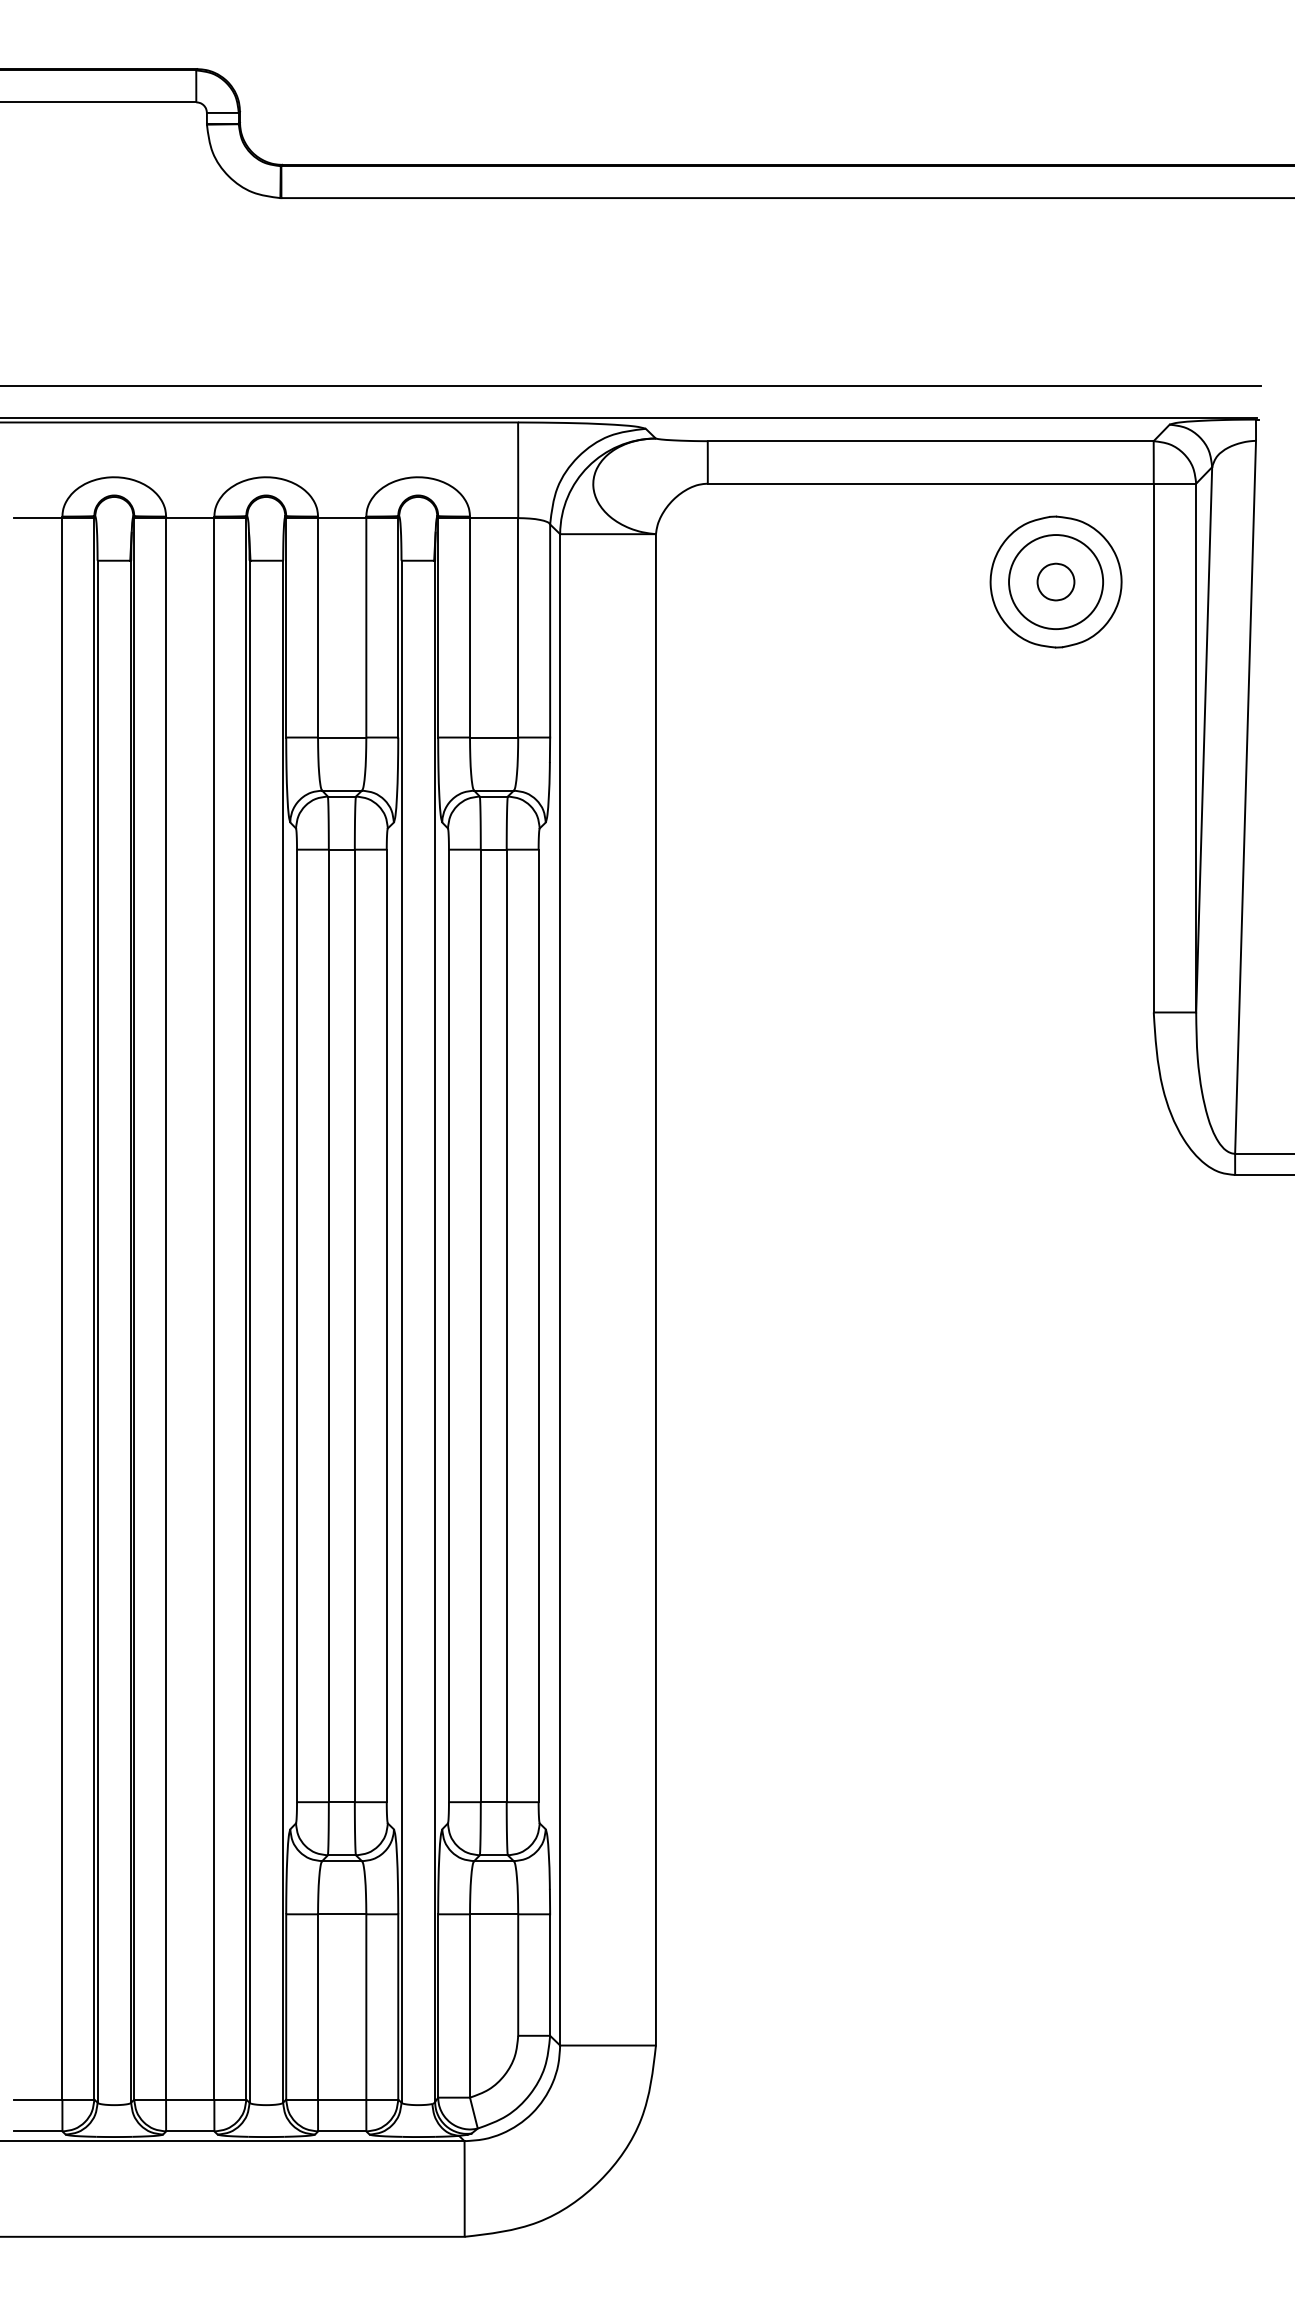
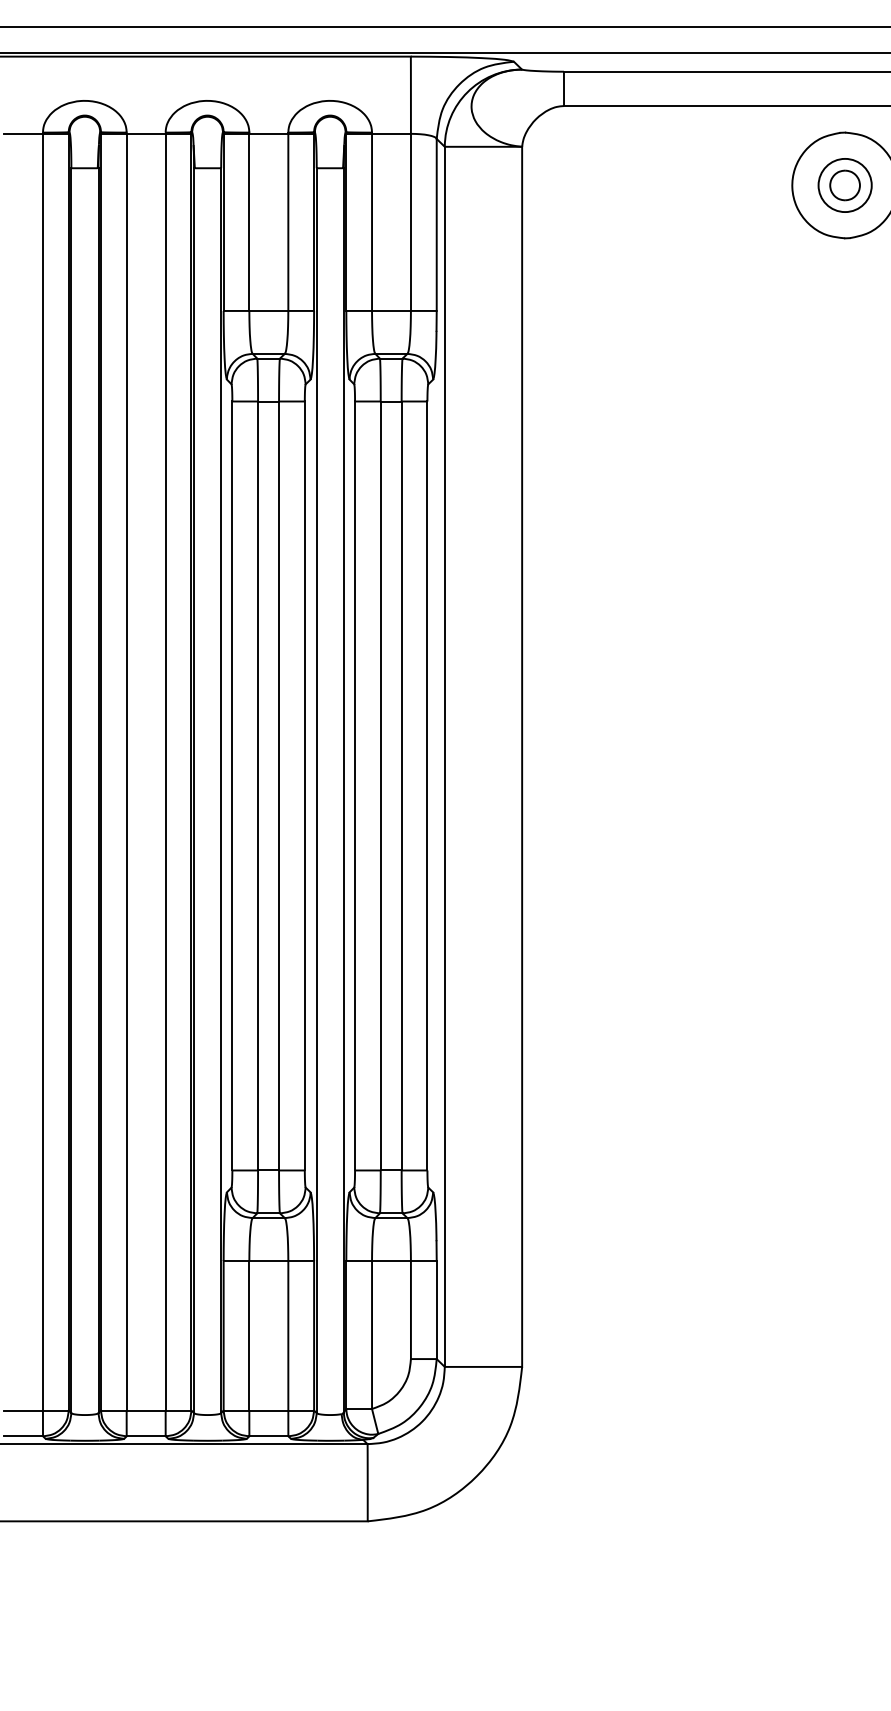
circle: (1056, 582) -> (845, 185), size x0.7

